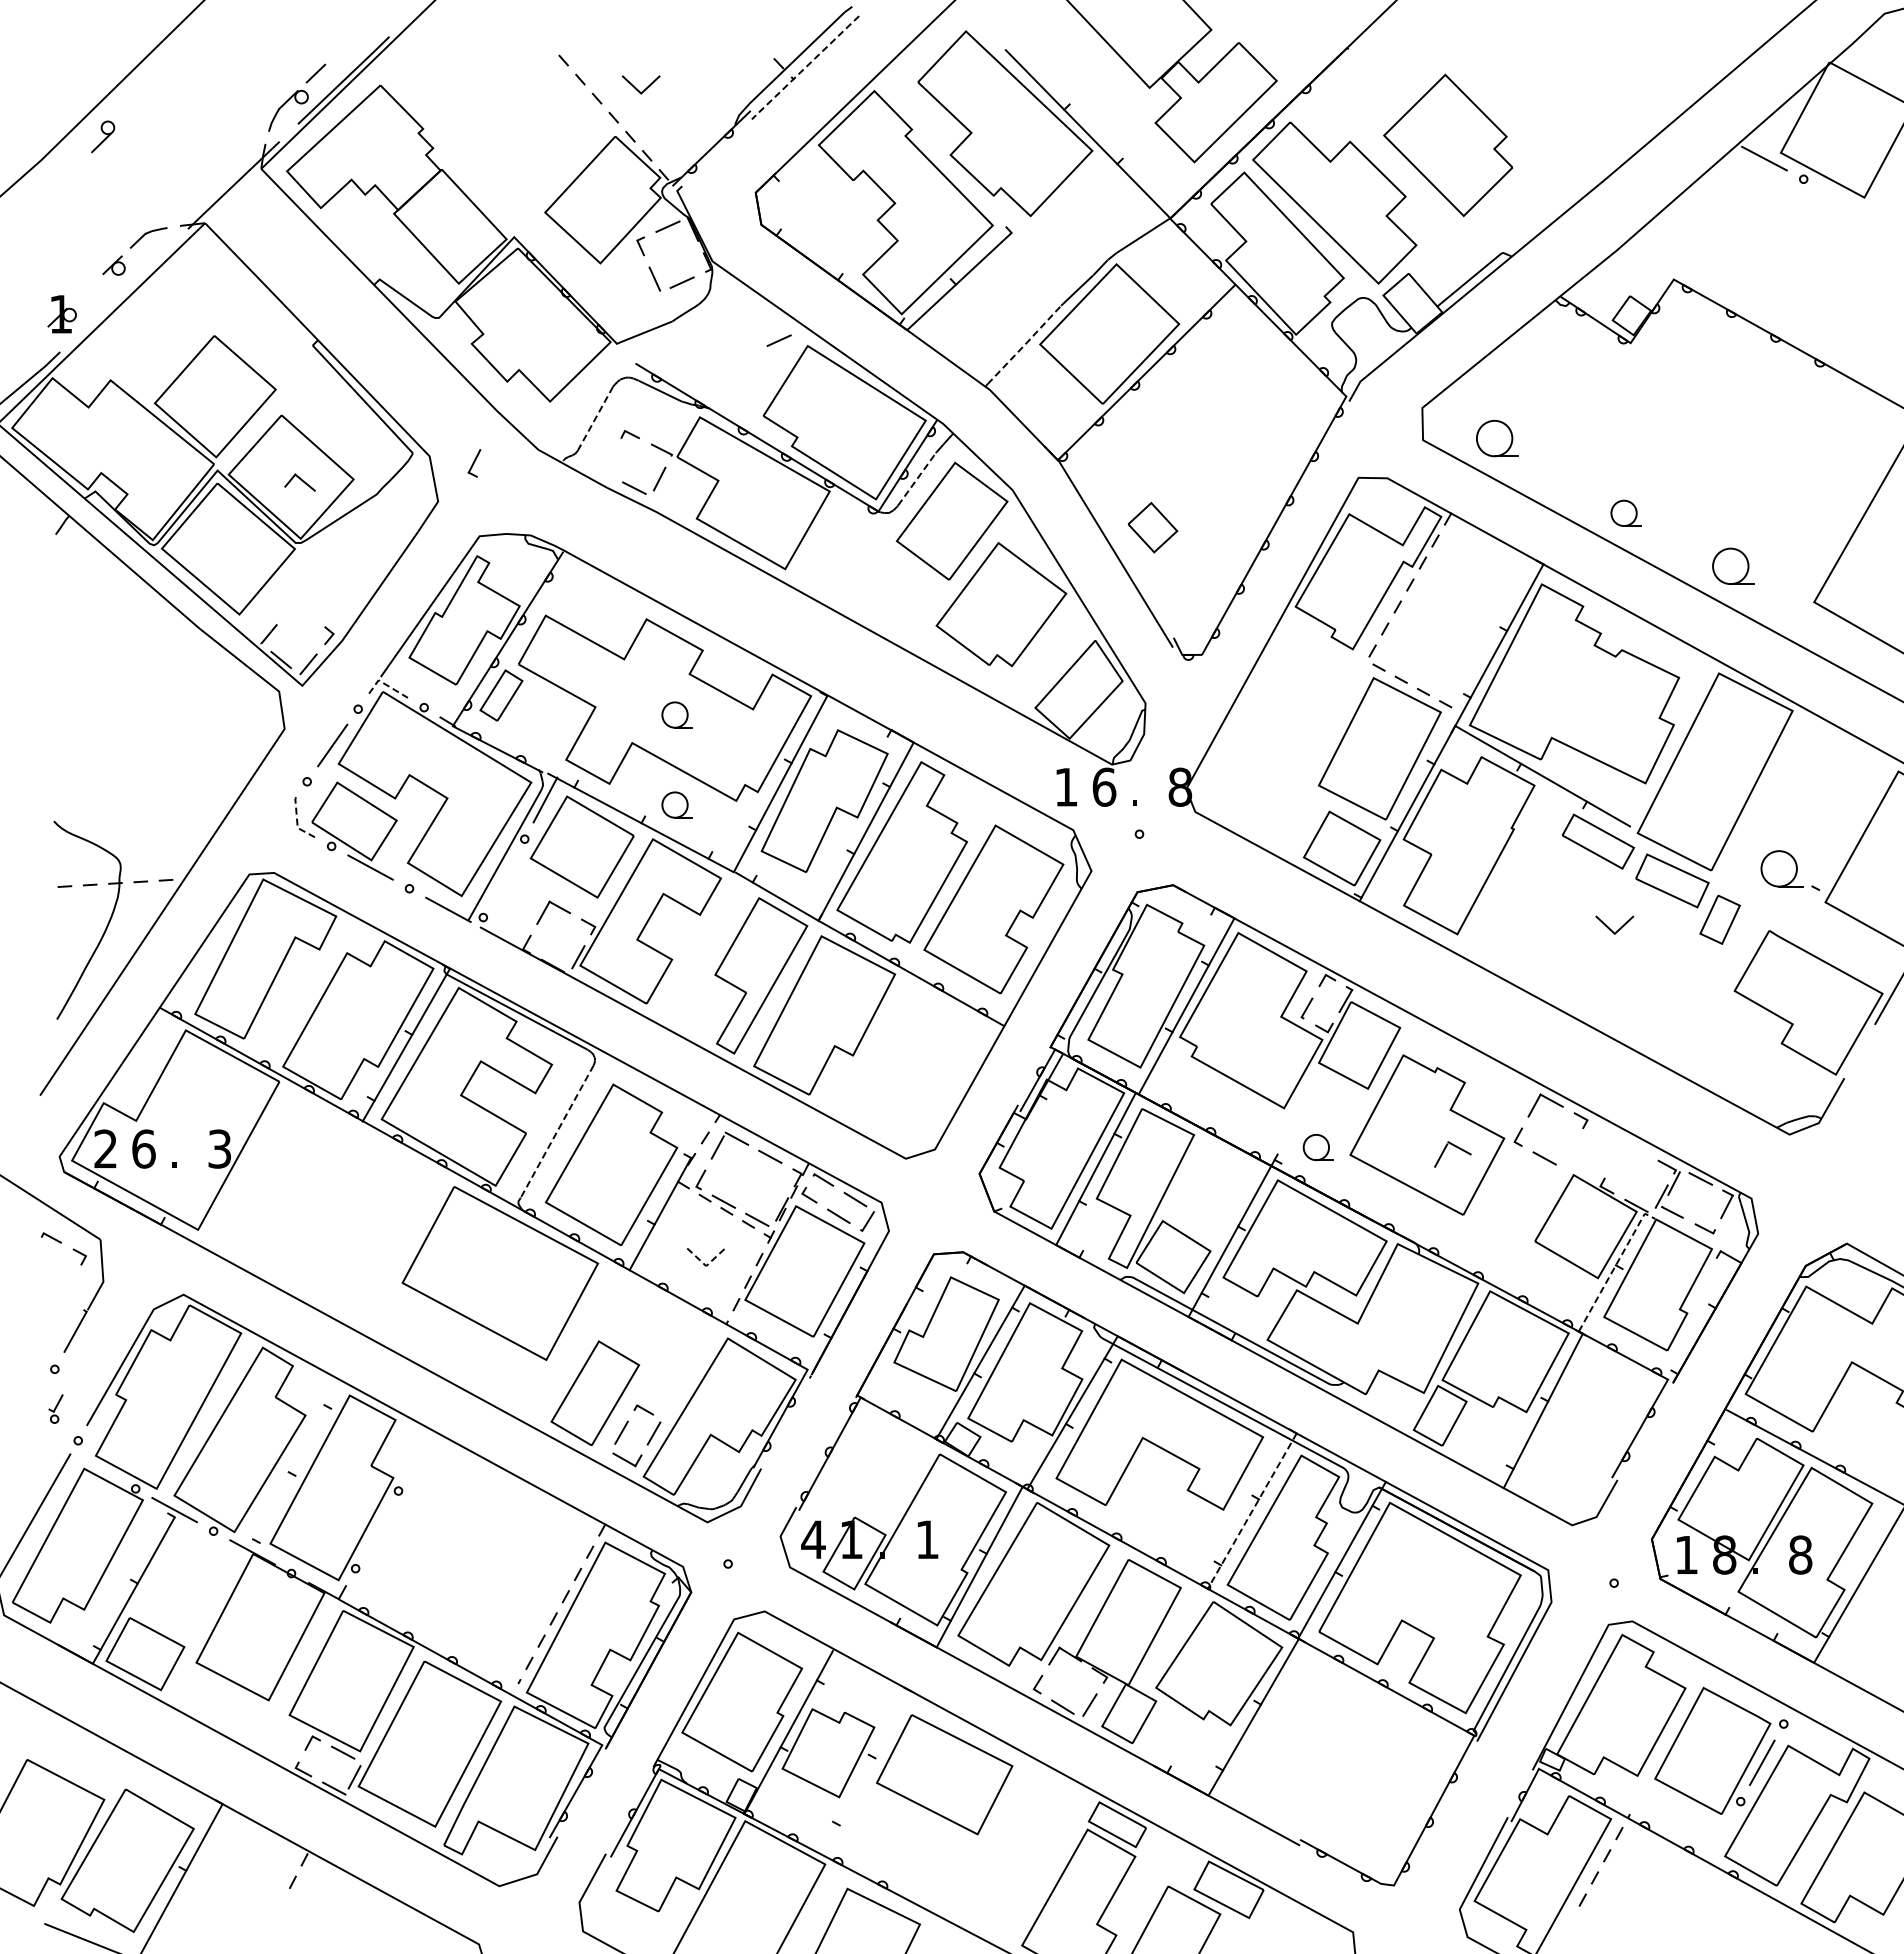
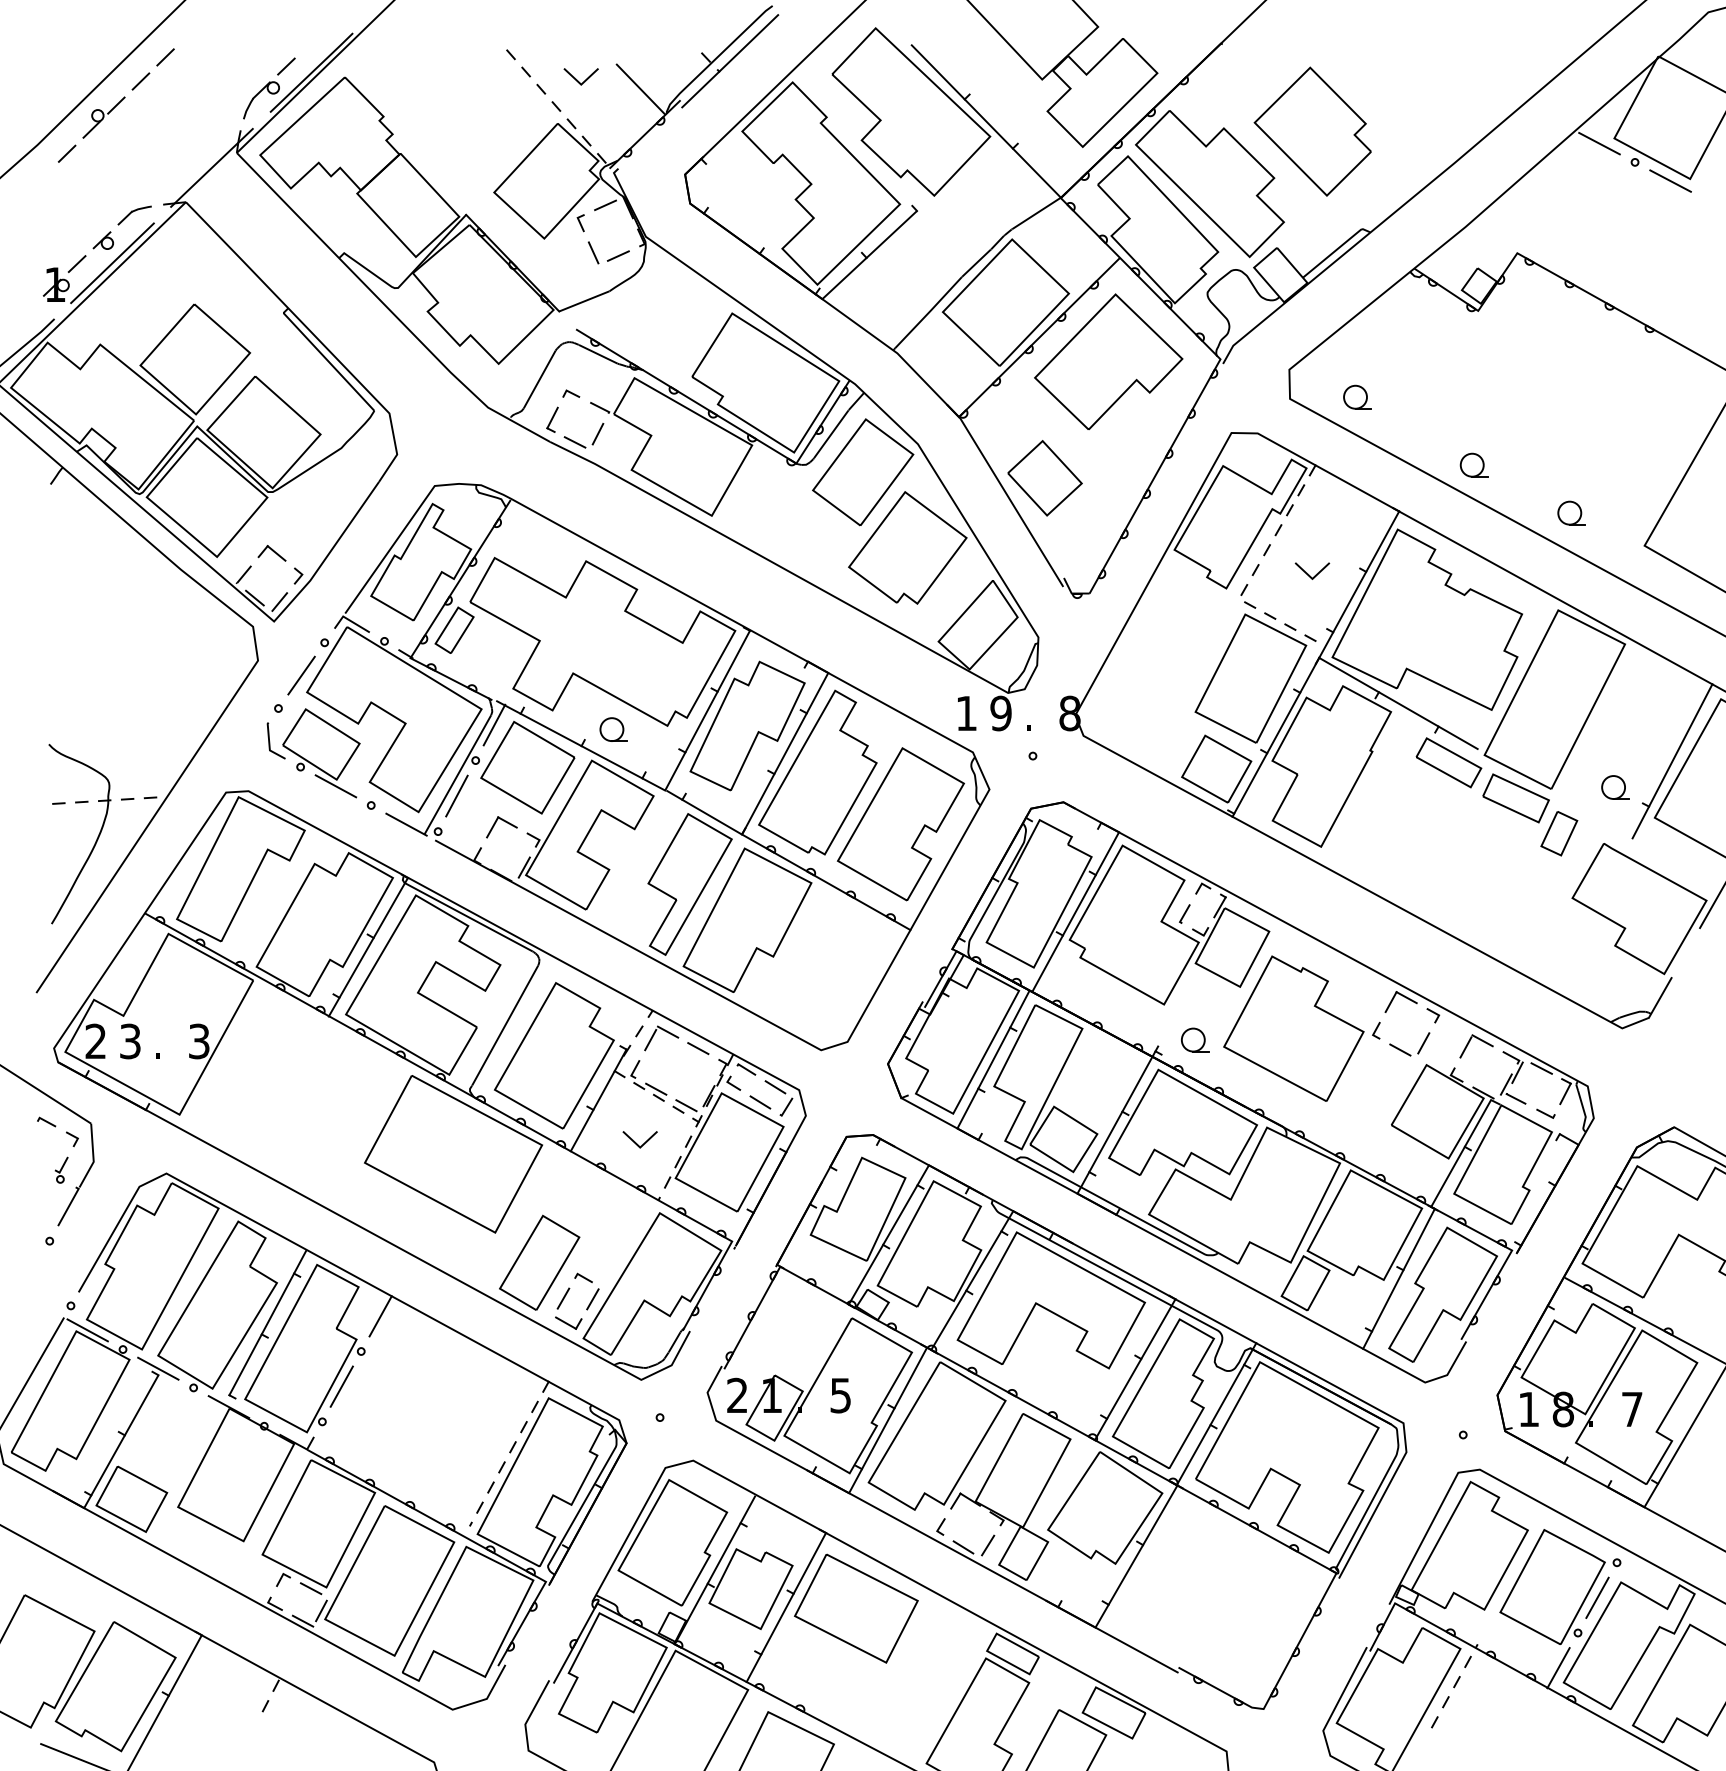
line: (182, 63) -> (165, 57), added
line: (805, 68) -> (730, 61), dashed -> solid
line: (155, 89) -> (140, 80), added
line: (706, 98) -> (640, 89), added
line: (128, 116) -> (116, 105), added
line: (74, 169) -> (67, 153), added
line: (1842, 199) -> (1670, 180), added
line: (123, 290) -> (111, 263), added
line: (84, 291) -> (76, 264), added
line: (778, 340) -> (705, 308), removed
line: (1025, 344) -> (929, 312), dashed -> solid
part: (1222, 399) -> (1108, 361), added
line: (595, 418) -> (539, 379), dashed -> solid
part: (1496, 437) -> (1356, 396), size x0.71
part: (474, 463) -> (552, 420), moved
line: (917, 478) -> (831, 433), dashed -> solid
part: (299, 482) -> (271, 553), moved
part: (1152, 527) -> (1044, 478), size x1.67
part: (1733, 565) -> (1571, 512), size x0.71
line: (386, 684) -> (350, 620), dashed -> solid
part: (676, 714) -> (613, 647), removed
text: (1104, 786) -> (1001, 712), 6 -> 9
line: (297, 822) -> (269, 745), dashed -> solid
line: (1844, 840) -> (1672, 761), added
part: (1781, 868) -> (1614, 787), size x0.71
line: (503, 877) -> (456, 795), added
line: (1610, 928) -> (1308, 574), moved
line: (557, 1131) -> (505, 1025), dashed -> solid
part: (1455, 1147) -> (1478, 1040), moved
text: (143, 1148) -> (130, 1040), 6 -> 3
line: (1570, 1151) -> (1423, 1043), added
line: (706, 1266) -> (640, 1147), dashed -> solid
line: (1615, 1266) -> (1464, 1147), dashed -> solid
part: (55, 1408) -> (61, 1169), moved
part: (1591, 1428) -> (1442, 1294), added
line: (419, 1452) -> (380, 1316), added
line: (295, 1459) -> (267, 1322), added
line: (96, 1467) -> (87, 1330), added
line: (1252, 1511) -> (1135, 1370), dashed -> solid
line: (376, 1529) -> (341, 1386), added
text: (813, 1539) -> (737, 1395), 4 -> 2
text: (927, 1539) -> (840, 1395), 1 -> 5
text: (1800, 1554) -> (1632, 1409), 8 -> 7
line: (867, 1773) -> (786, 1607), added
line: (1718, 1840) -> (1557, 1668), added

